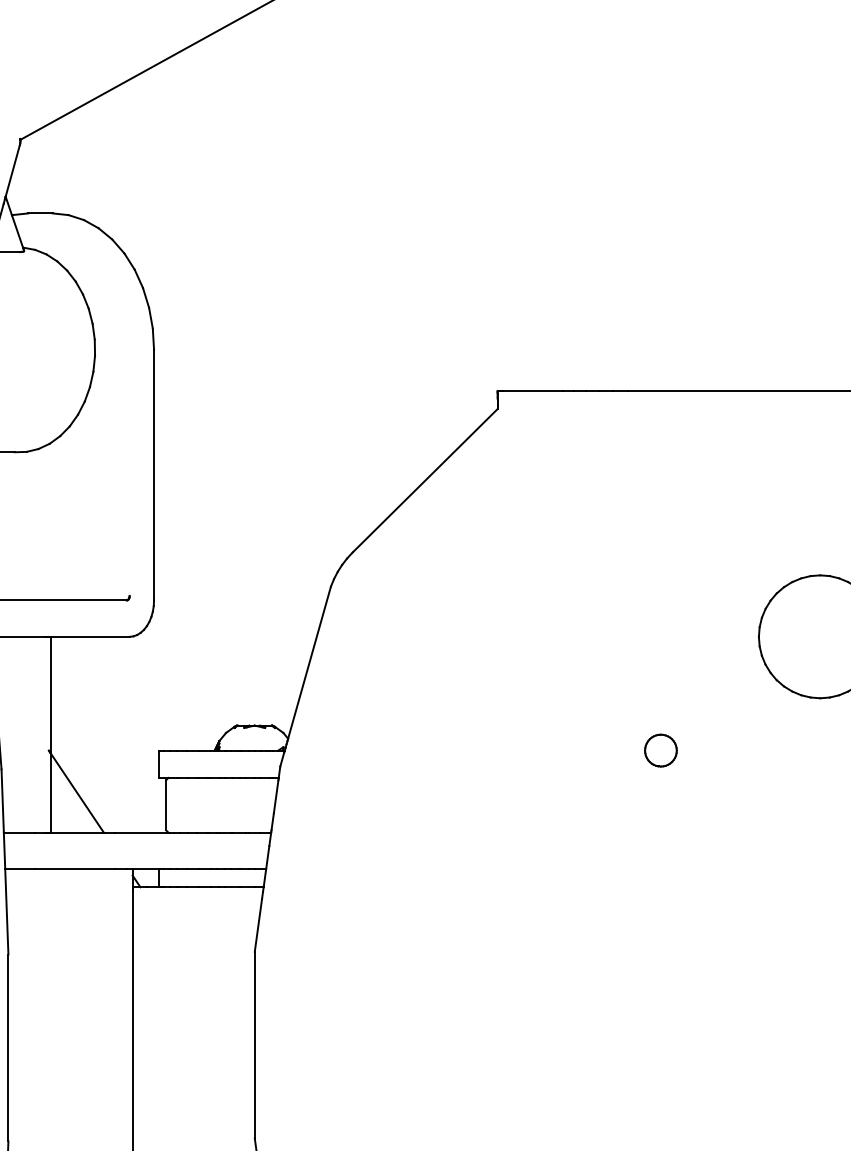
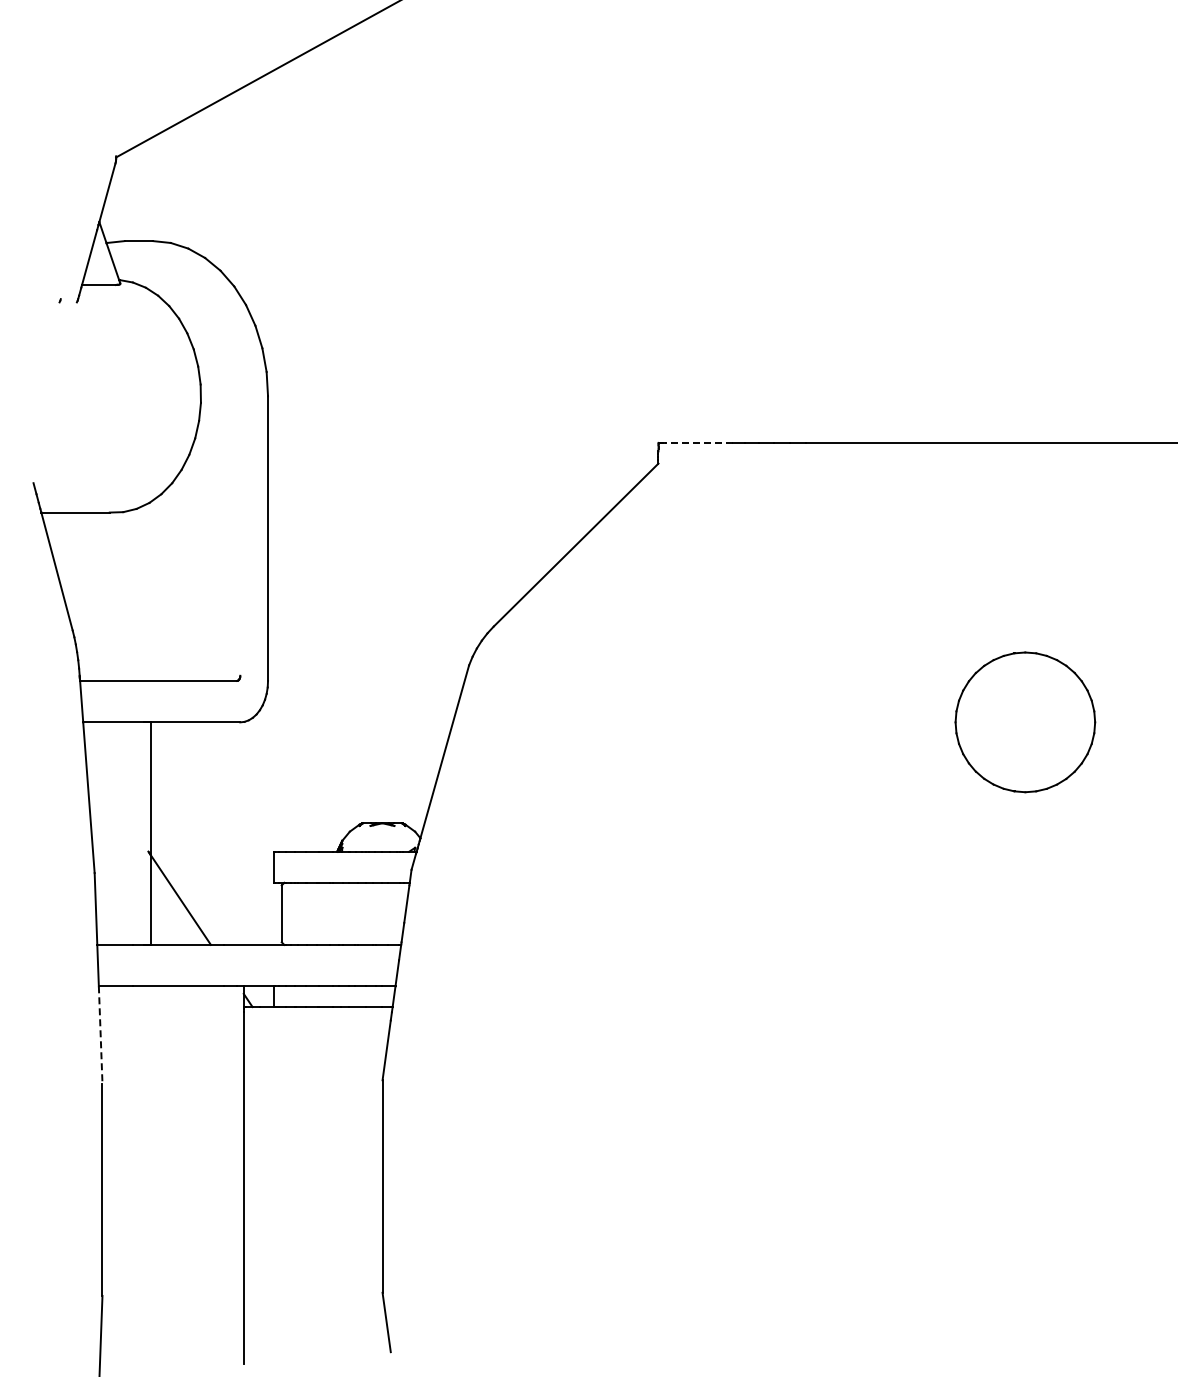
line: (532, 390) -> (698, 442), solid -> dashed
part: (661, 750) -> (844, 851), removed
line: (6, 911) -> (100, 1034), solid -> dashed

